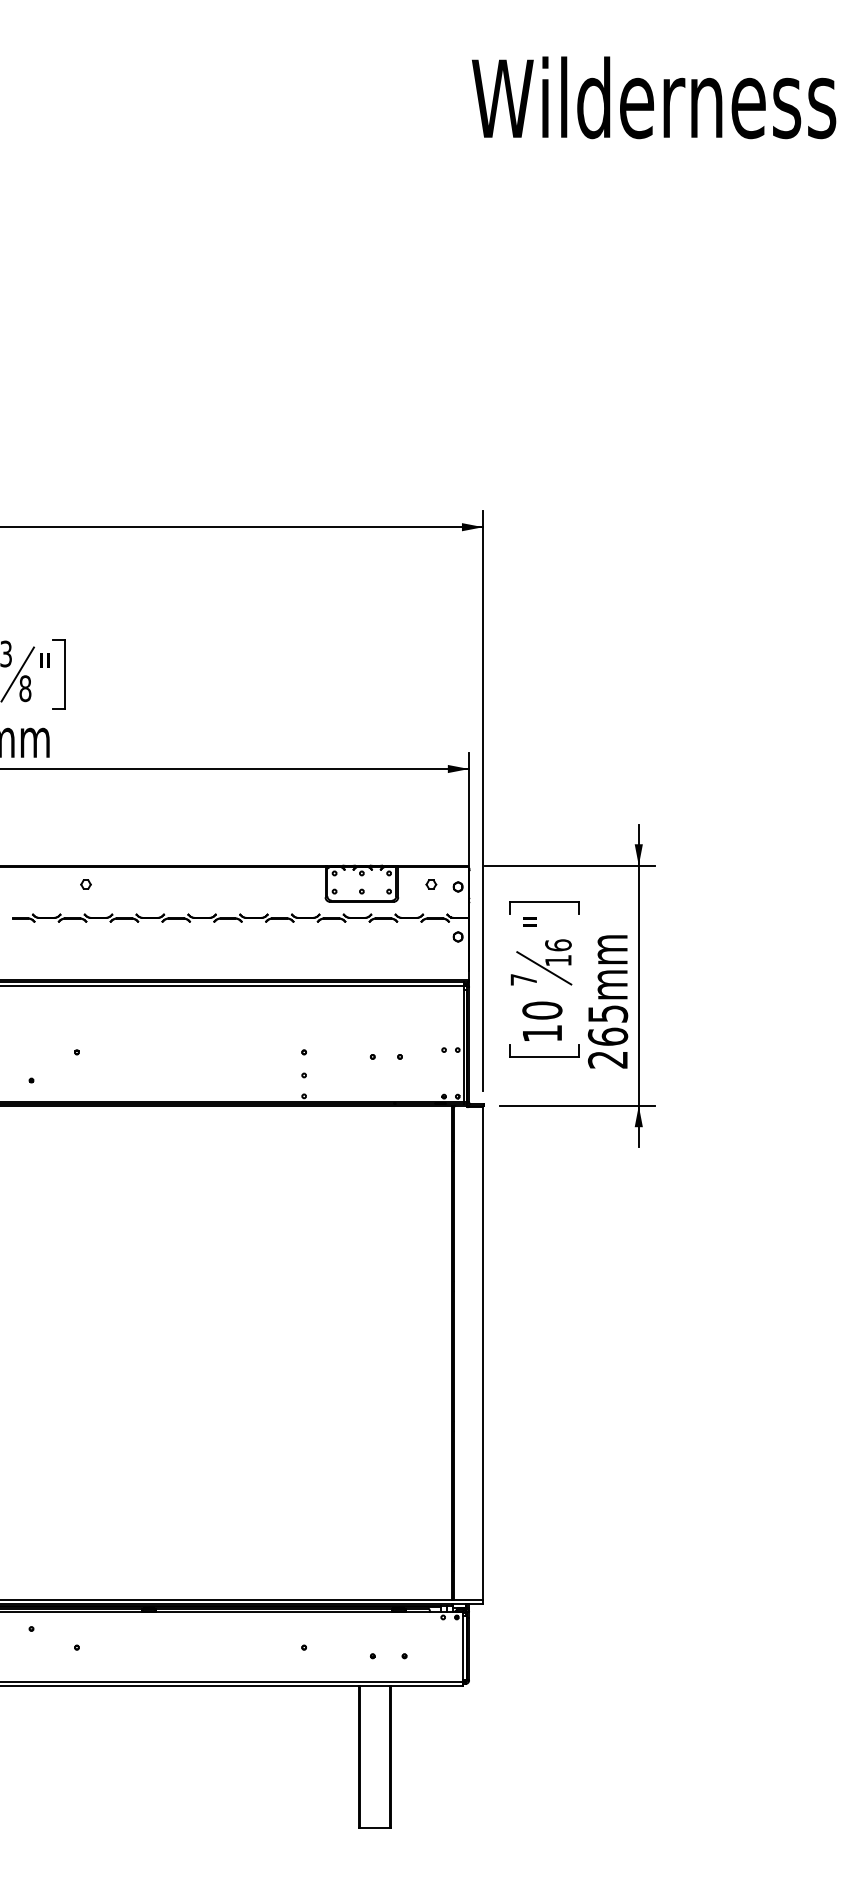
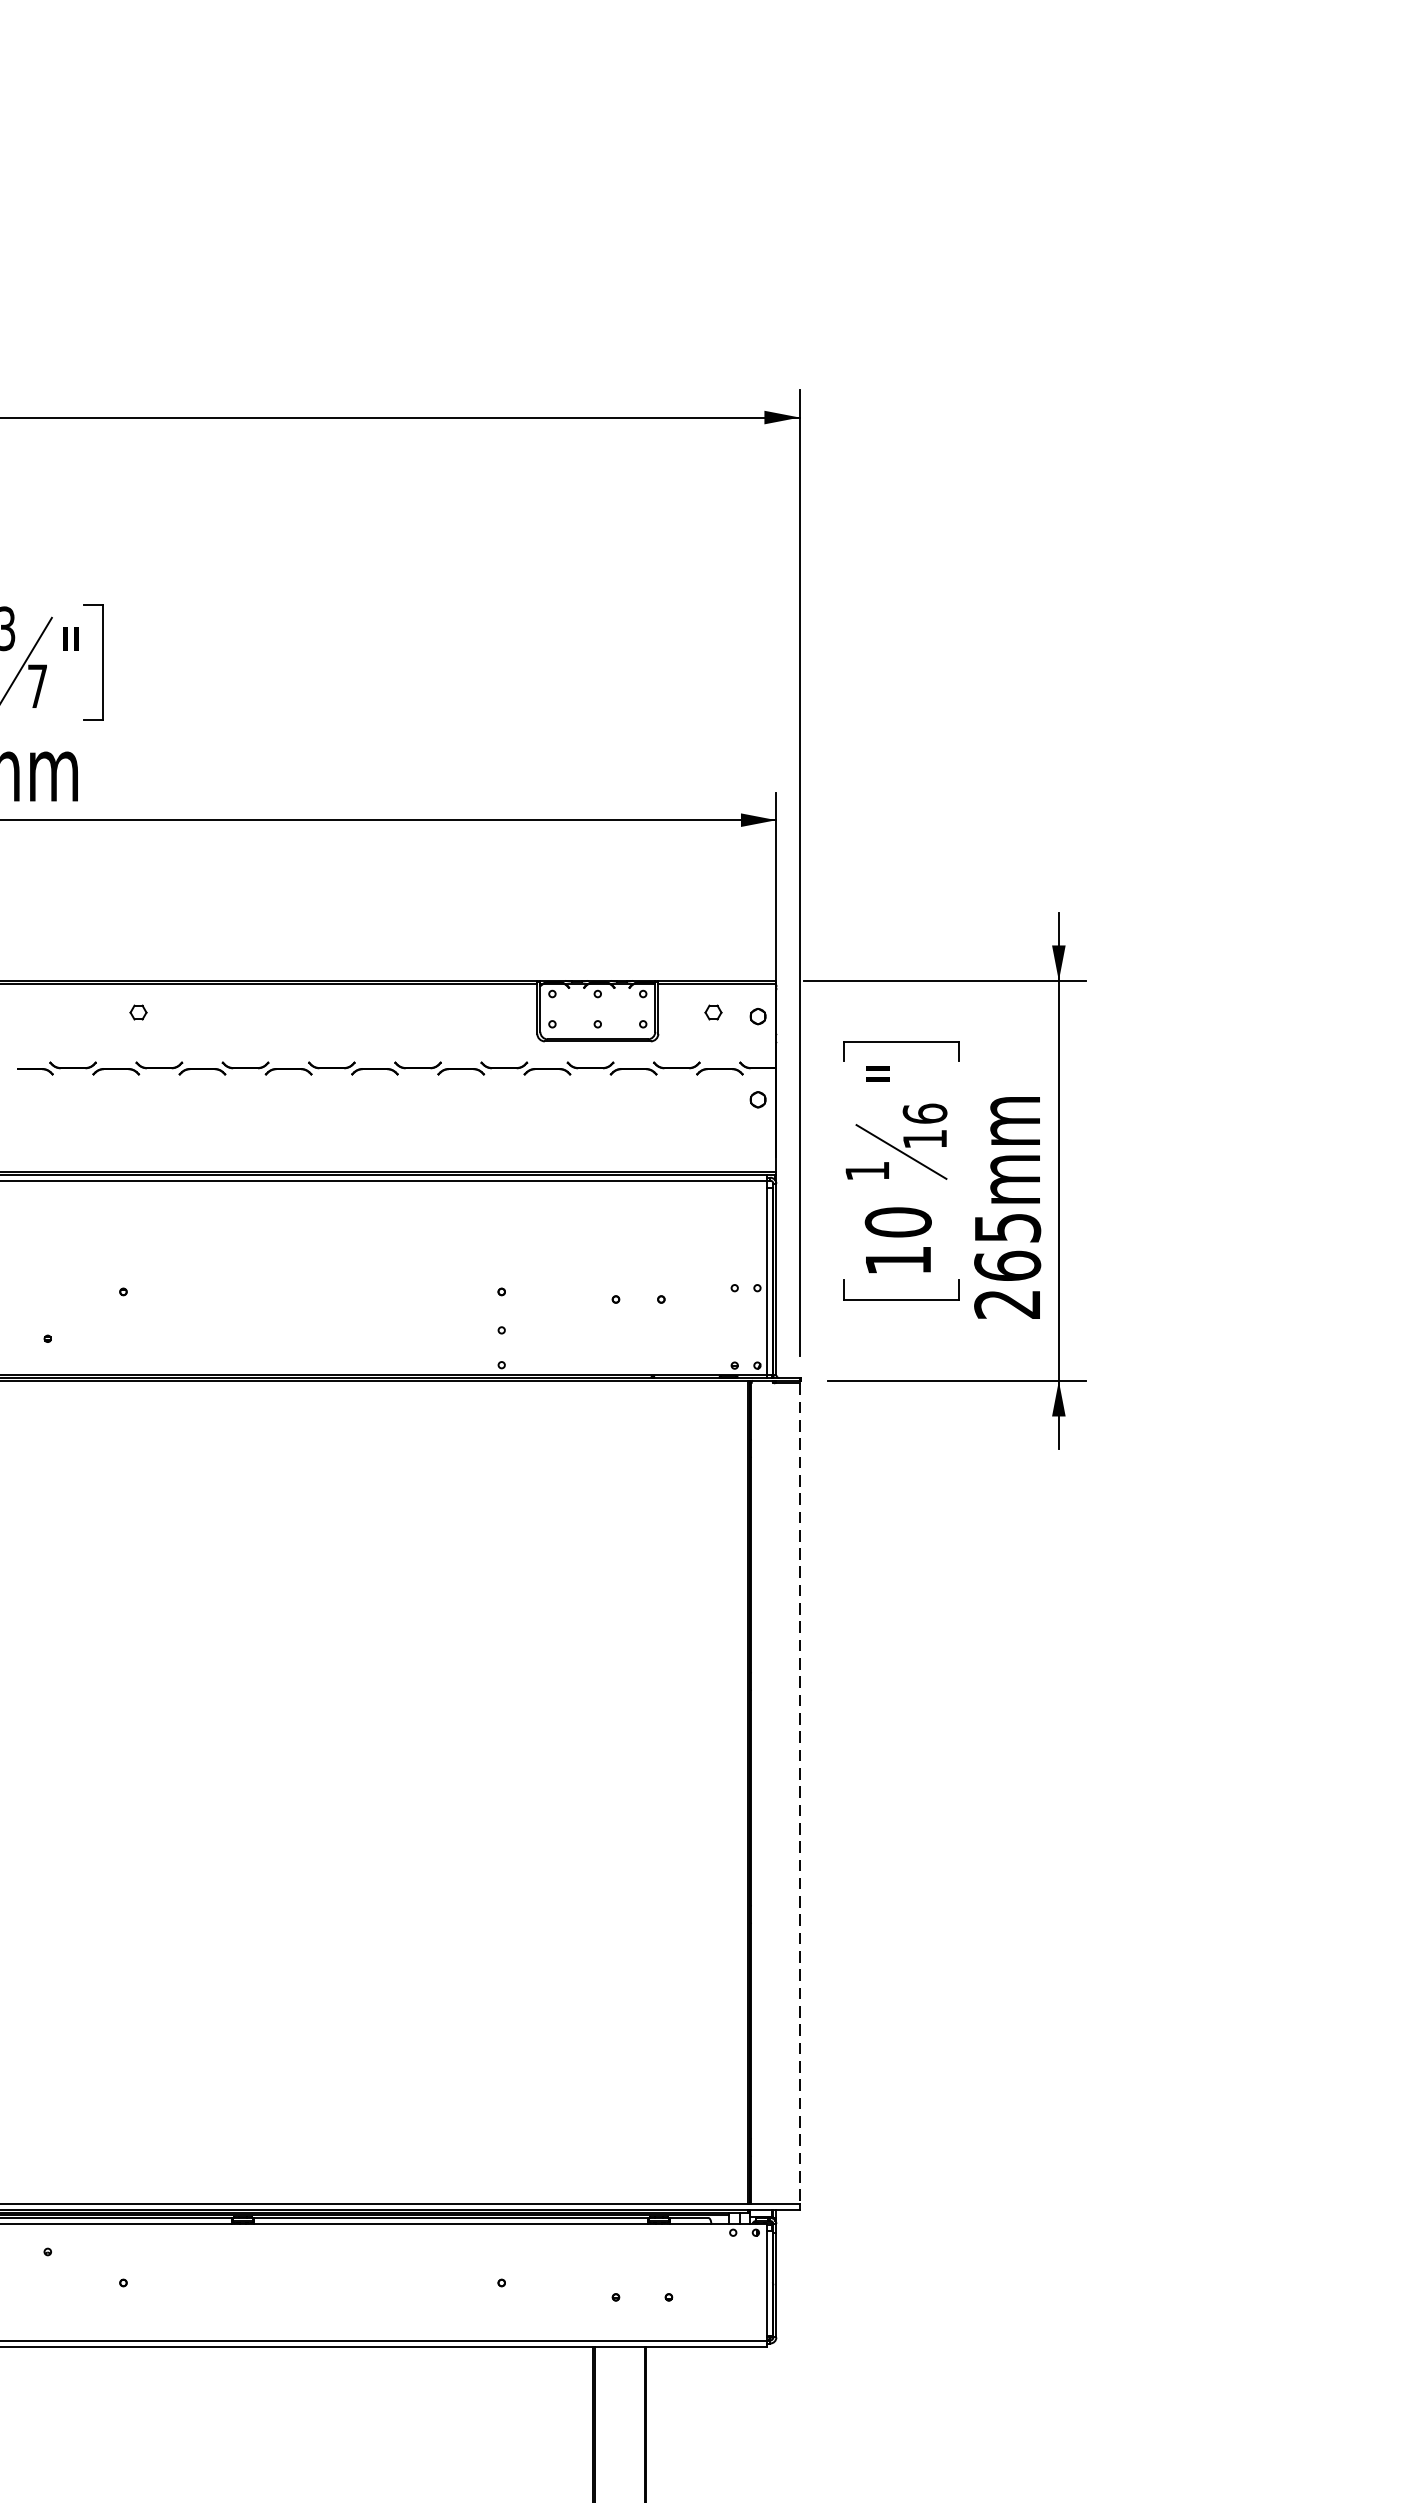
text: (25, 688) -> (37, 686), 8 -> 7
text: (523, 979) -> (866, 1170), 7 -> 1
line: (483, 1353) -> (800, 1793), solid -> dashed

